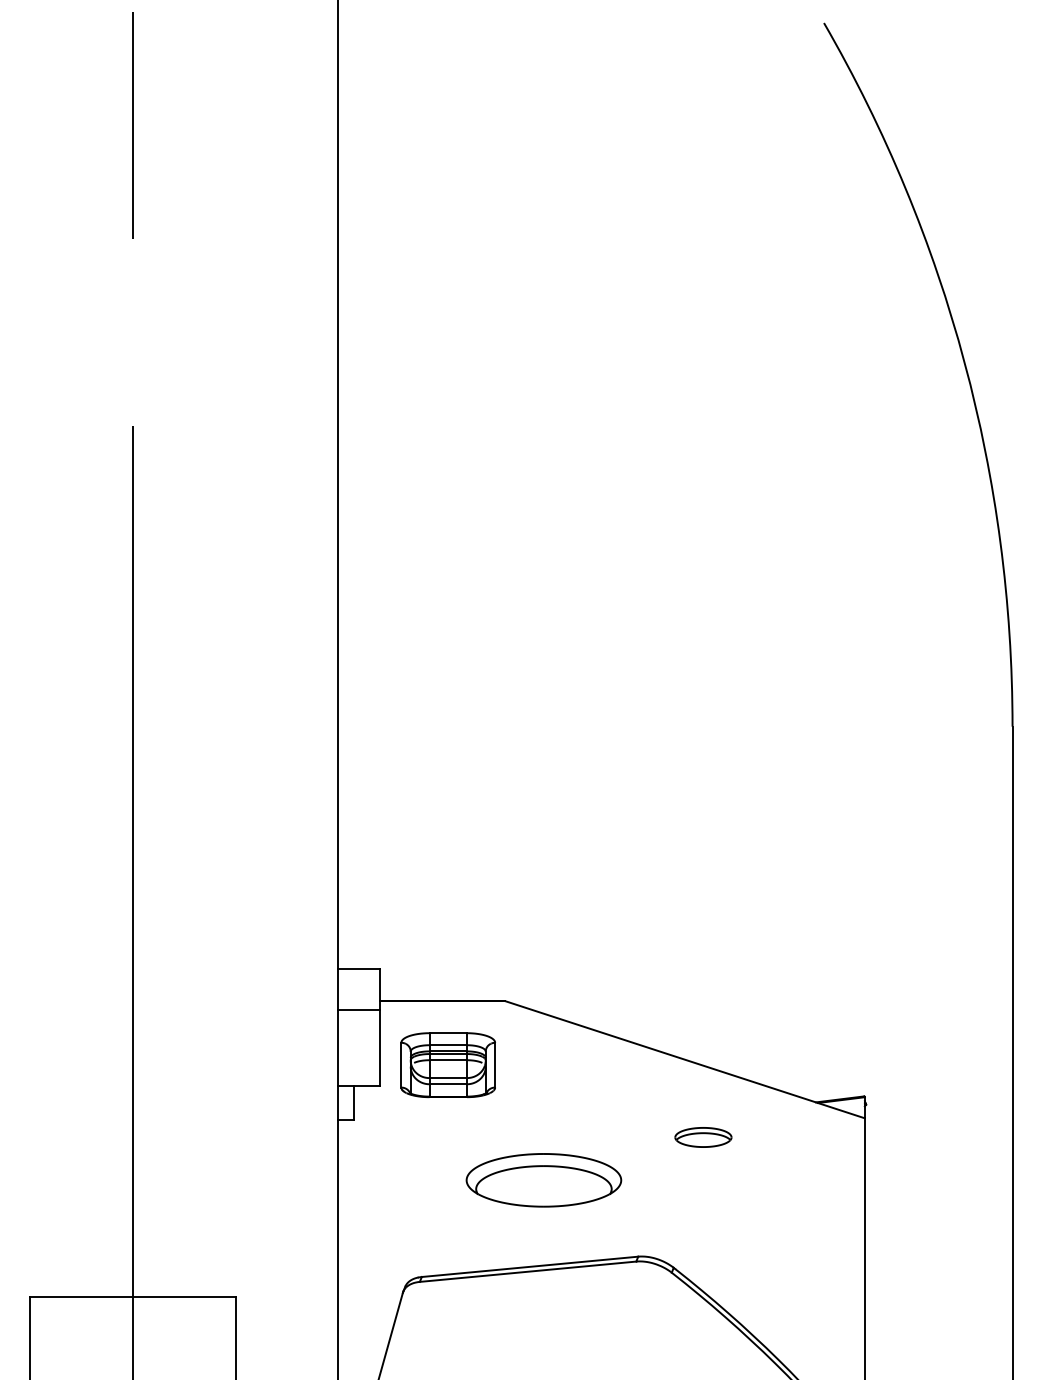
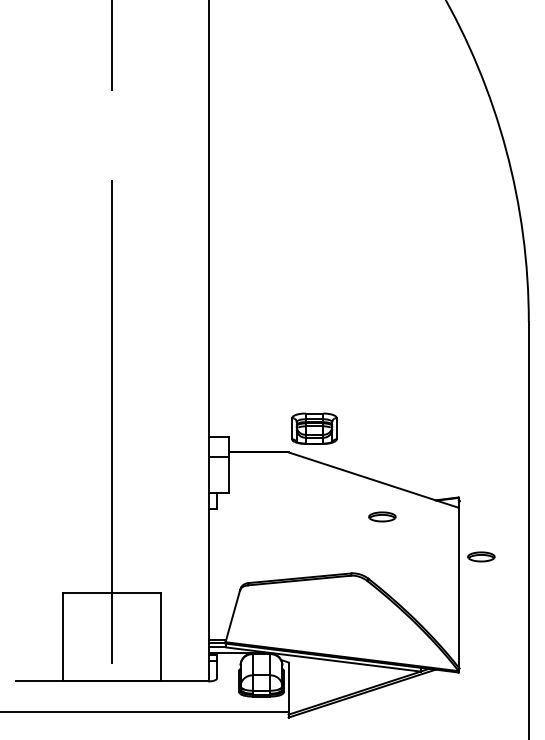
part: (448, 1064) -> (314, 428), moved
part: (543, 1178) -> (306, 536), removed
part: (912, 1220) -> (481, 556), added

